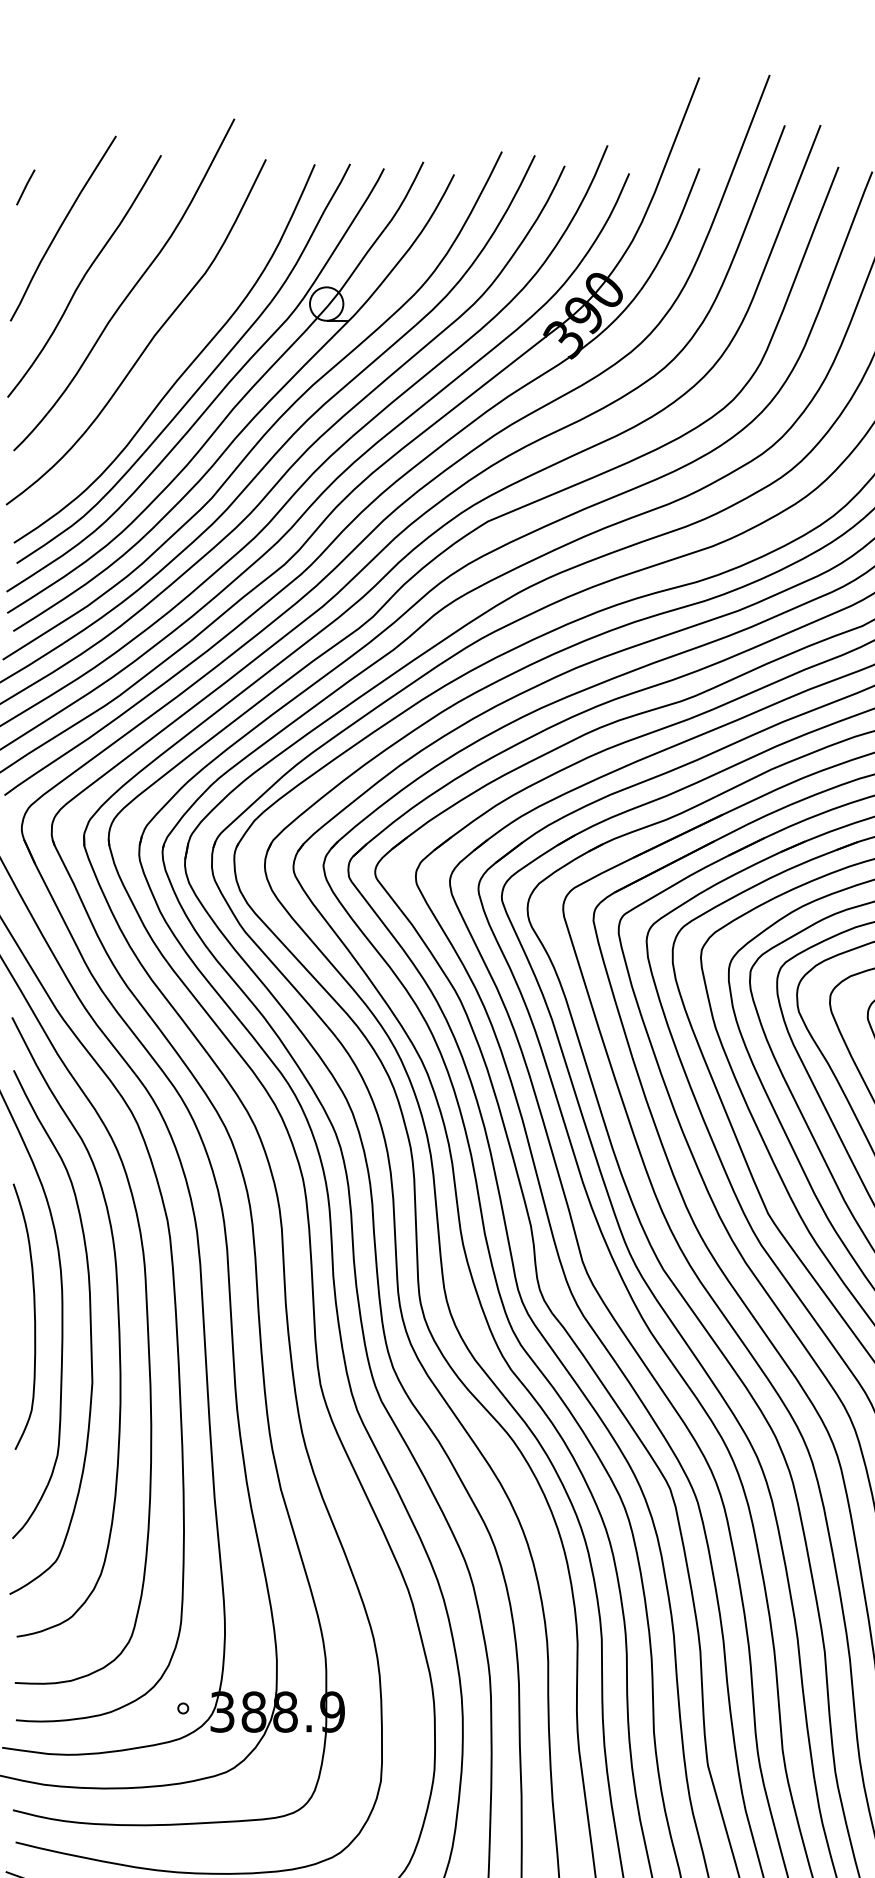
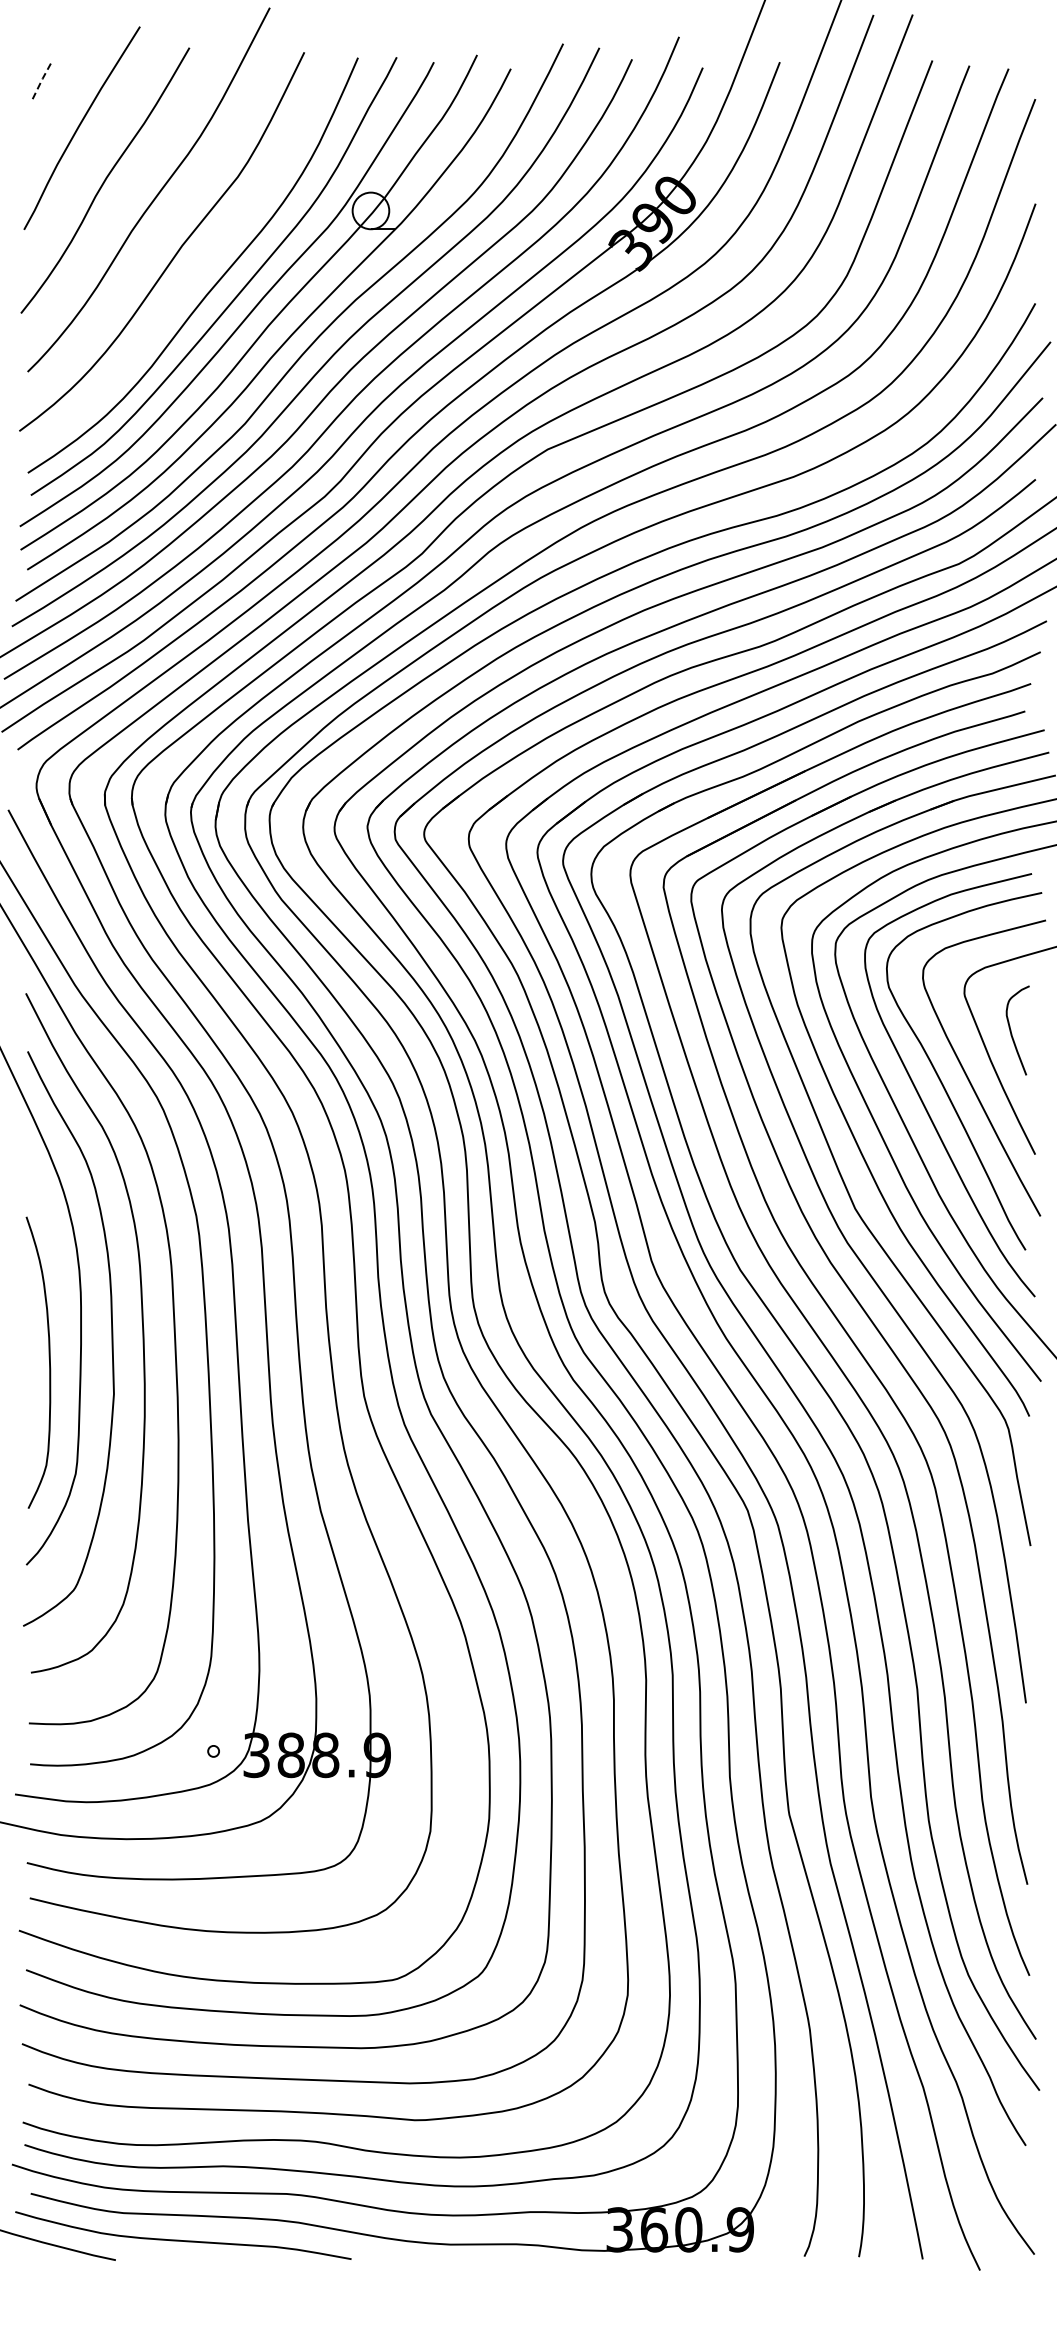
line: (25, 186) -> (40, 82), solid -> dashed
curve: (34, 1316) -> (49, 1362), moved

